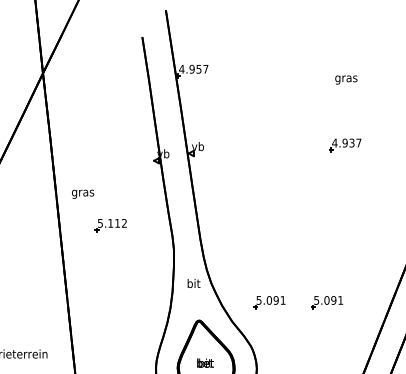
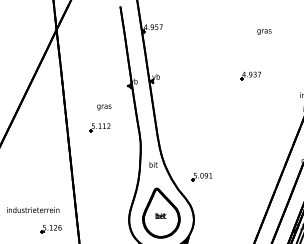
text: (346, 79) -> (264, 31), moved
text: (83, 194) -> (104, 107), moved
part: (326, 301) -> (238, 176), removed

